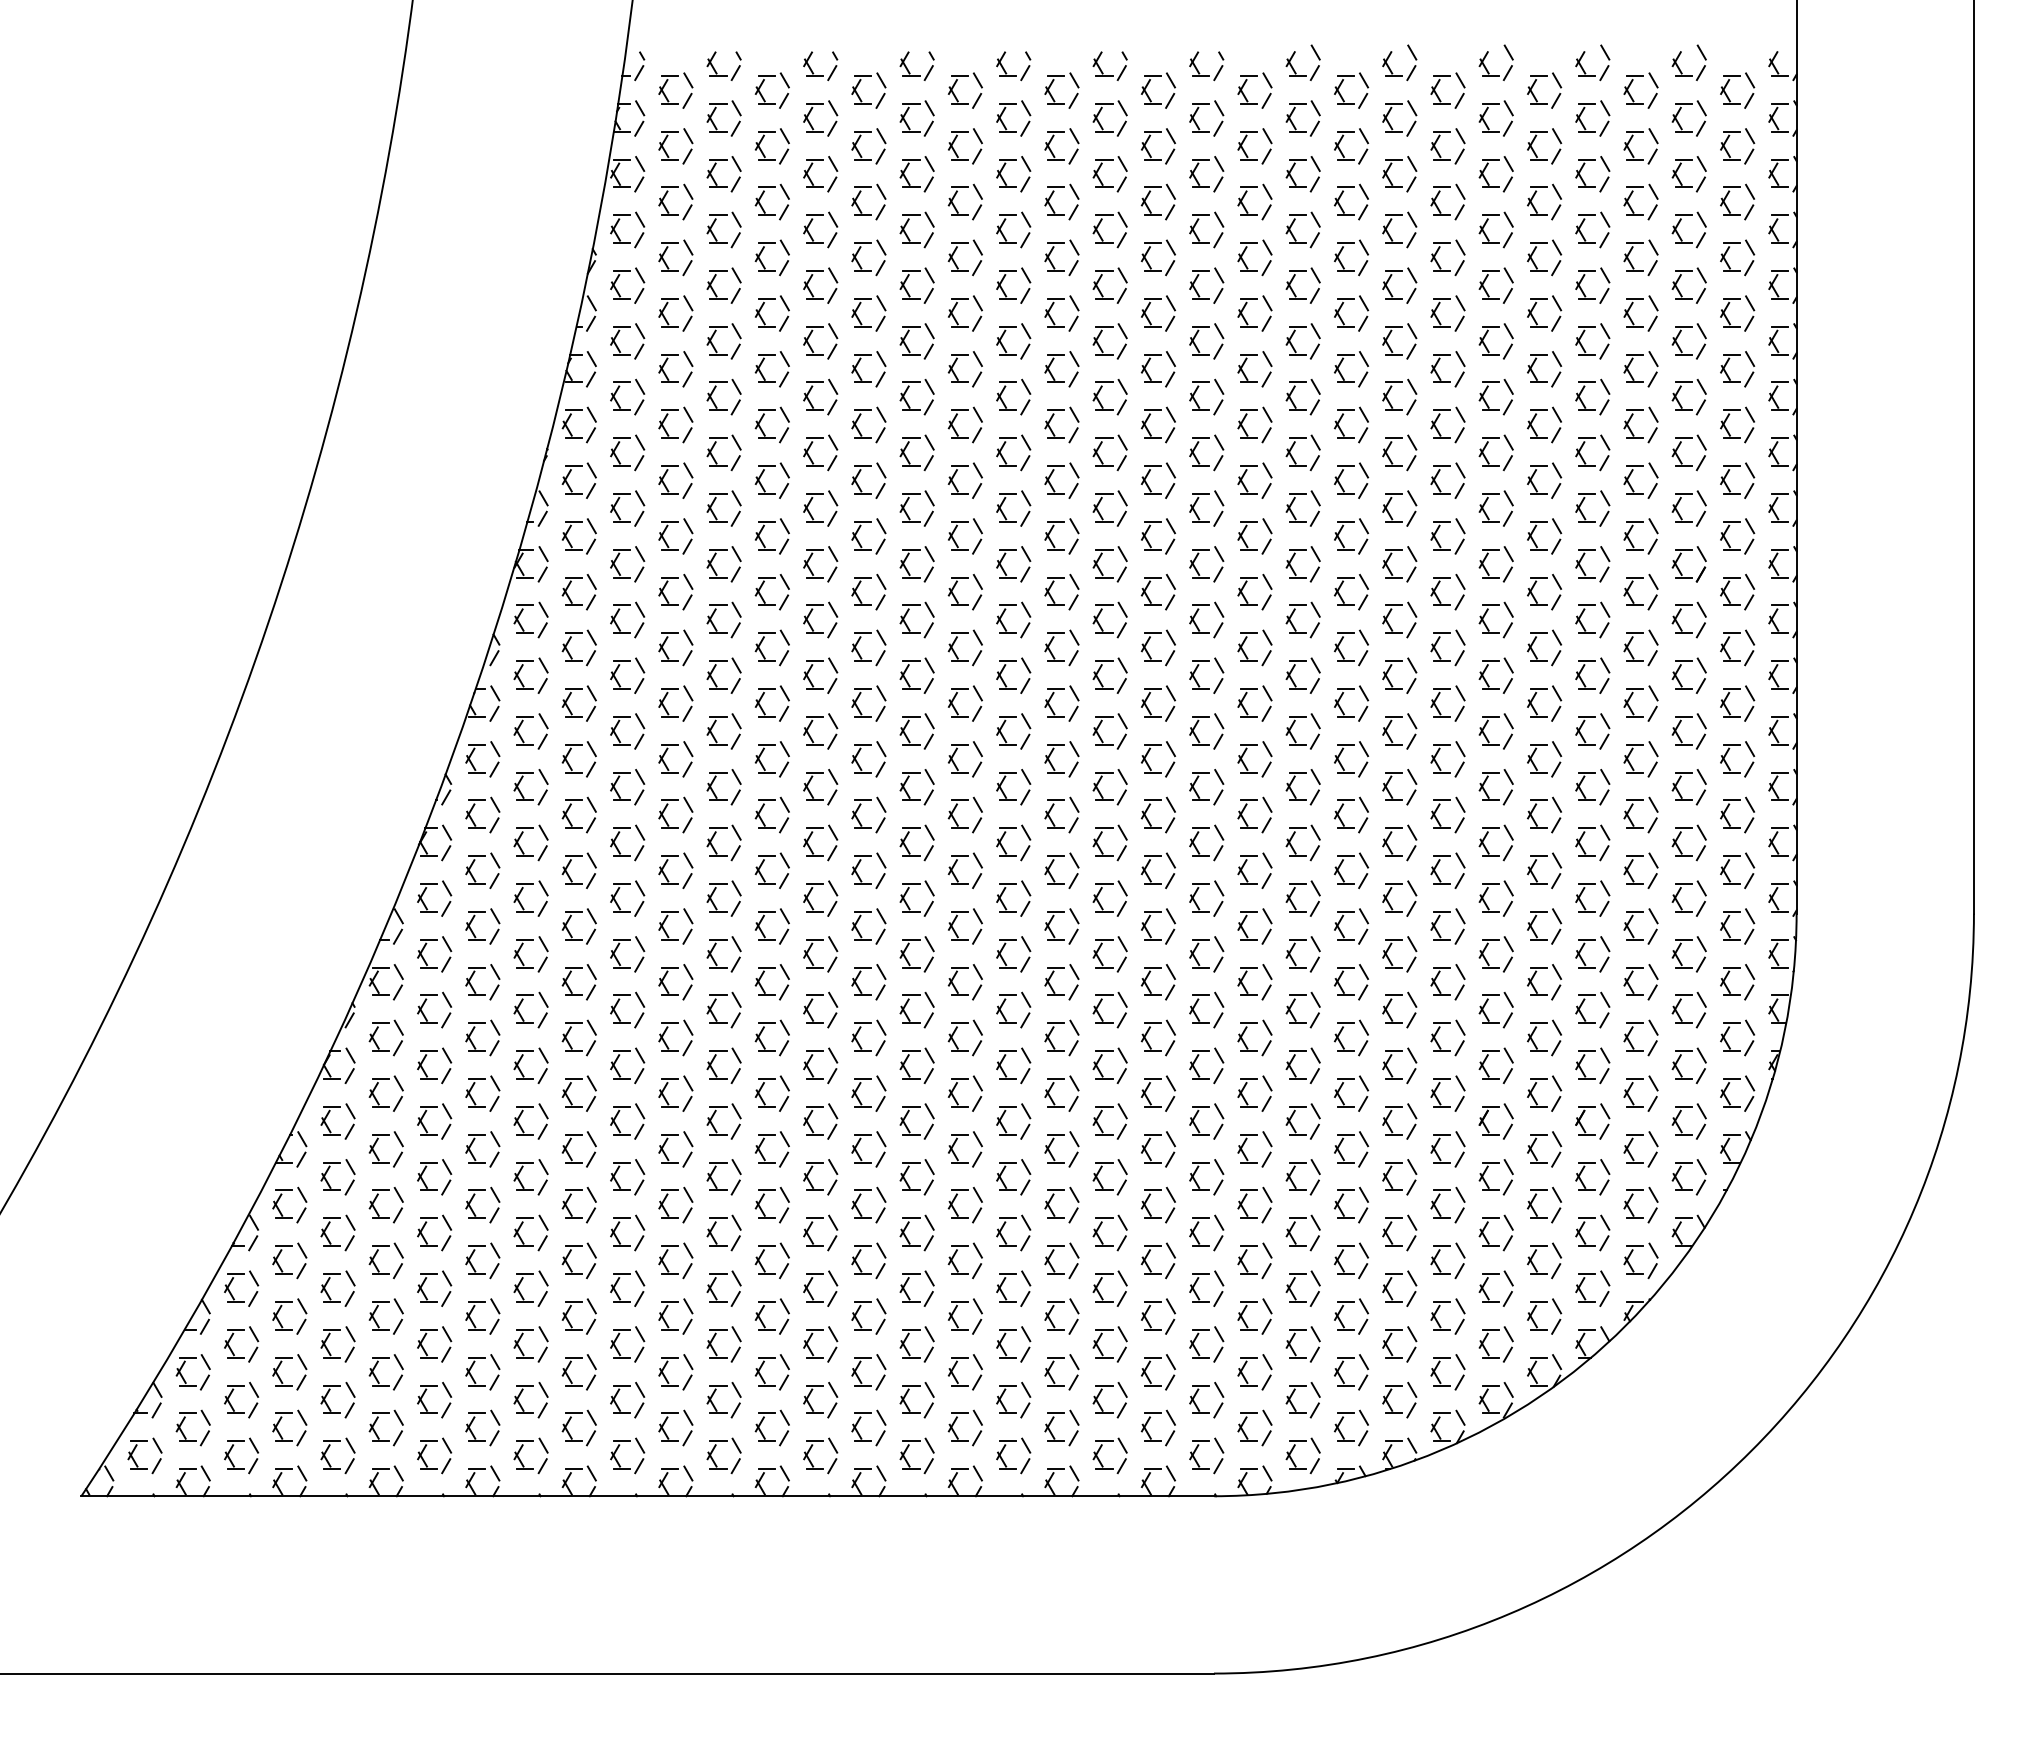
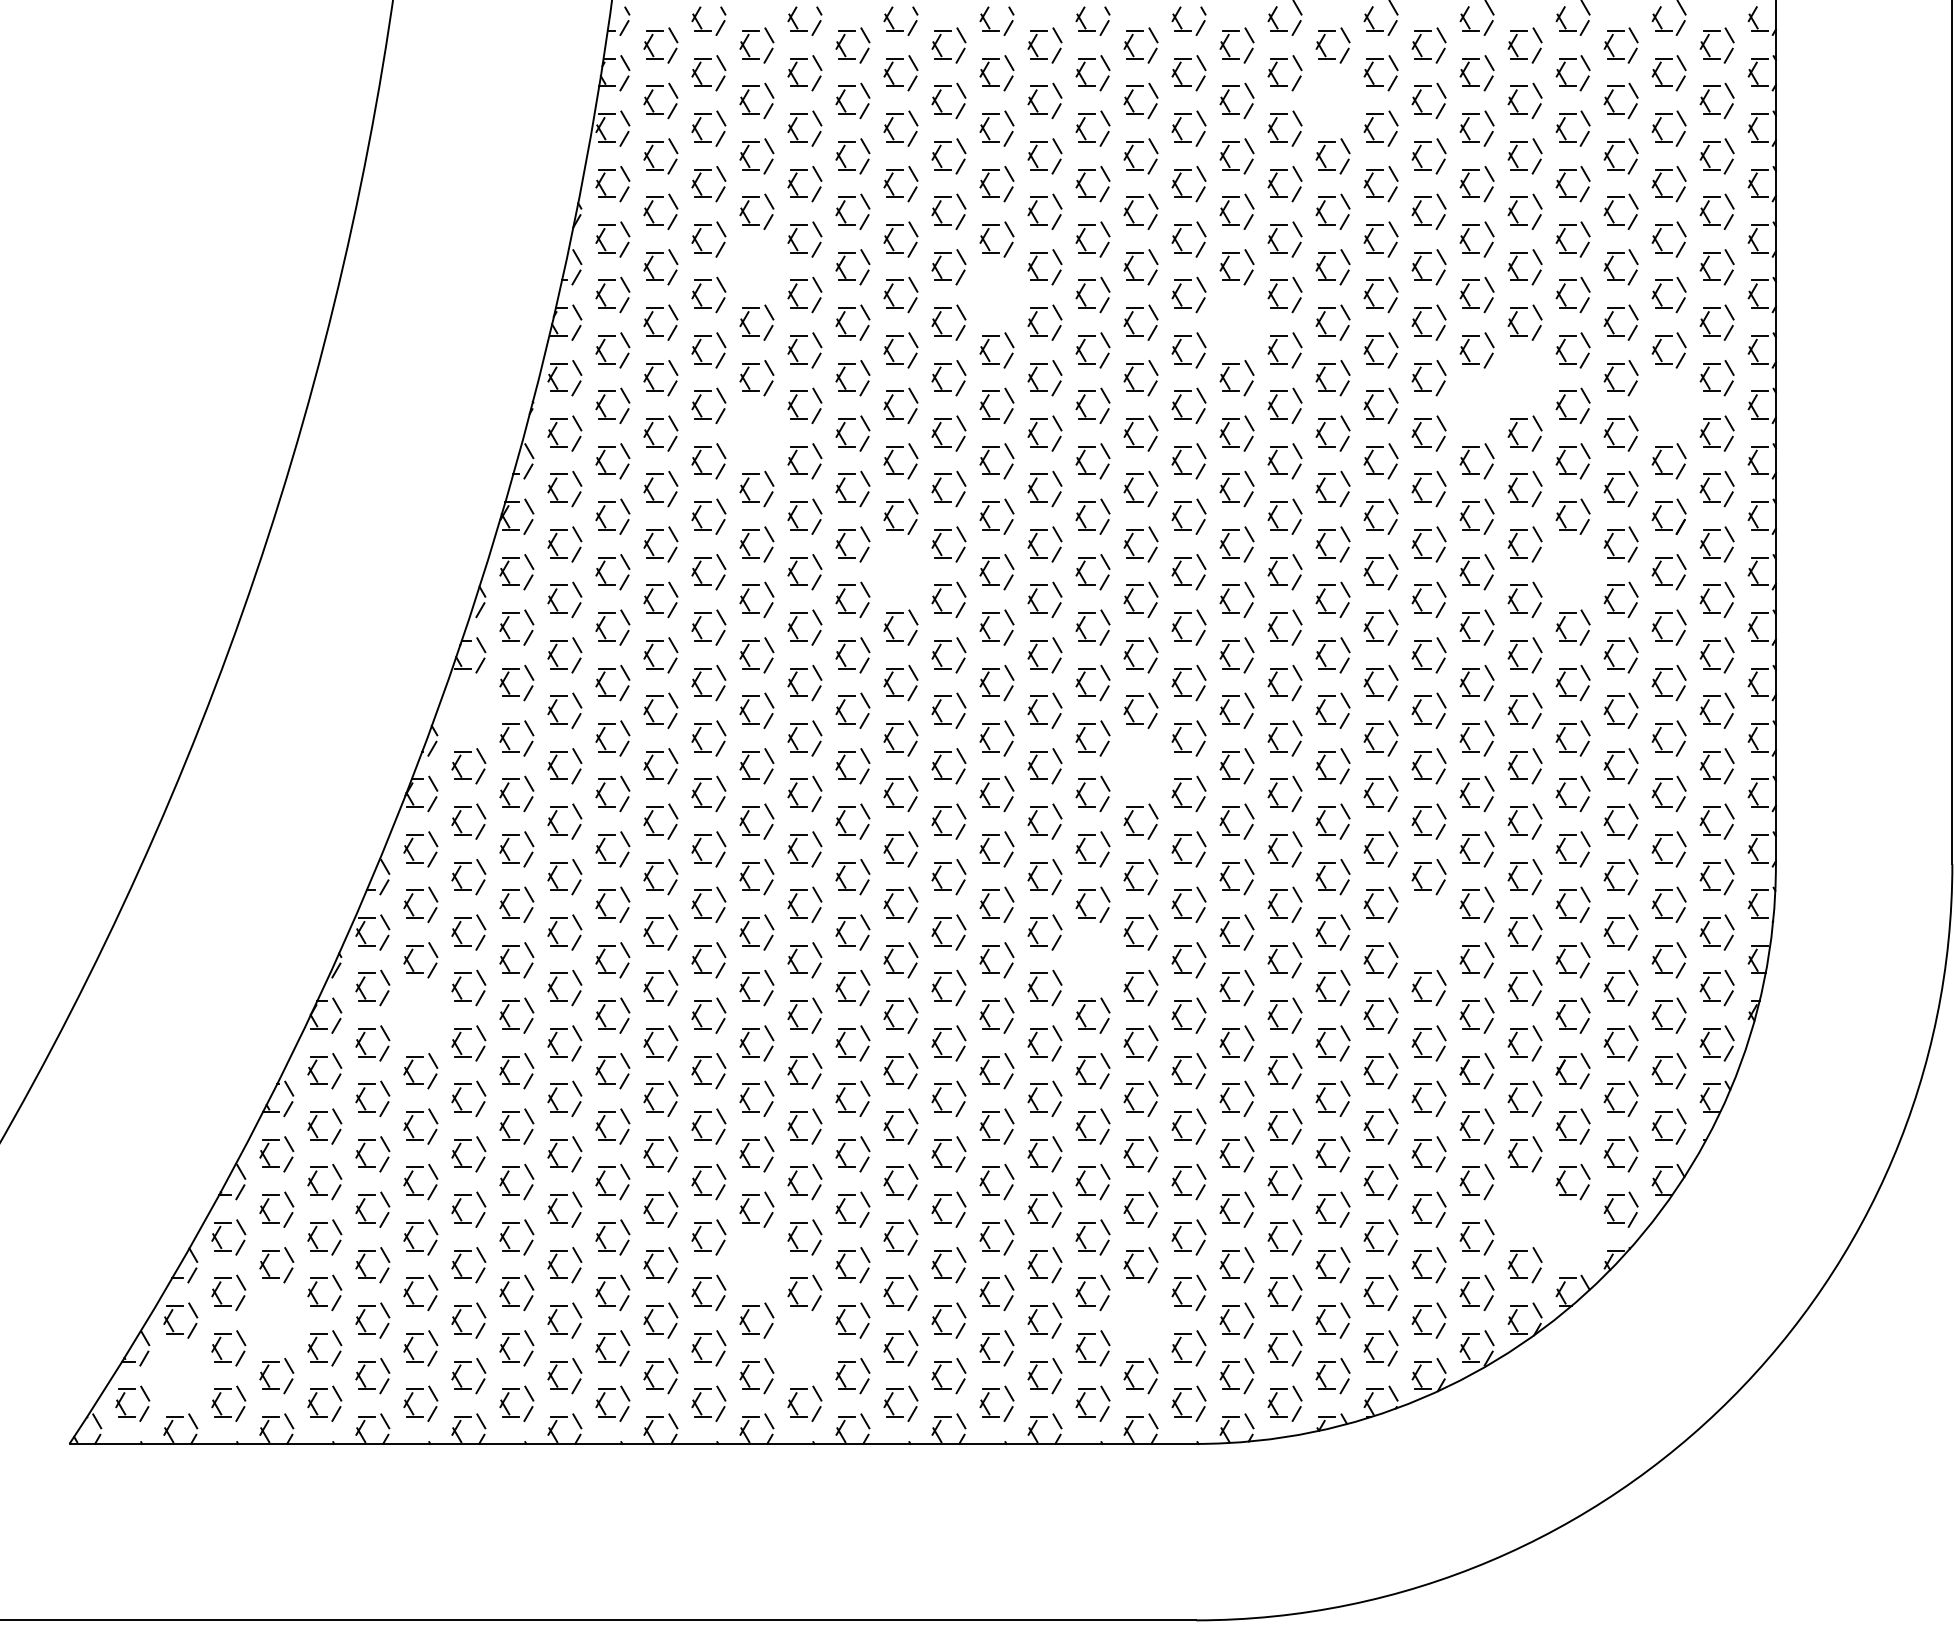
part: (1341, 150) -> (1323, 105), removed
part: (763, 319) -> (748, 273), removed
part: (1005, 348) -> (988, 302), removed
part: (1245, 374) -> (1227, 327), removed
part: (1534, 419) -> (1515, 372), removed
part: (1486, 457) -> (1467, 410), removed
part: (1679, 457) -> (1659, 410), removed
part: (762, 485) -> (747, 438), removed
part: (1582, 623) -> (1562, 575), removed
part: (907, 624) -> (891, 576), removed
part: (473, 764) -> (459, 715), removed
part: (1148, 809) -> (1131, 760), removed
part: (1438, 987) -> (1419, 937), removed
part: (1100, 1014) -> (1083, 964), removed
part: (425, 1071) -> (411, 1021), removed
part: (1535, 1266) -> (1516, 1215), removed
part: (1582, 1292) -> (1562, 1241), removed
part: (763, 1322) -> (748, 1271), removed
part: (1148, 1376) -> (1131, 1324), removed
part: (280, 1377) -> (267, 1325), removed
part: (811, 1405) -> (795, 1353), removed
part: (183, 1432) -> (171, 1380), removed

